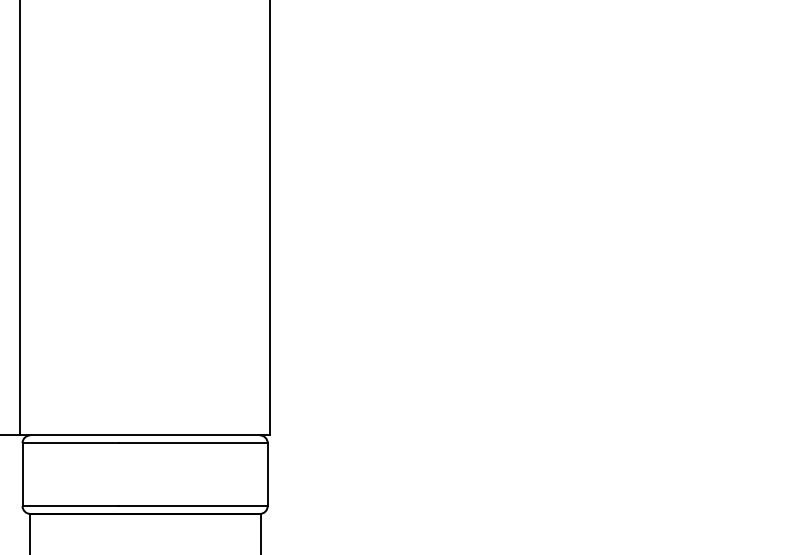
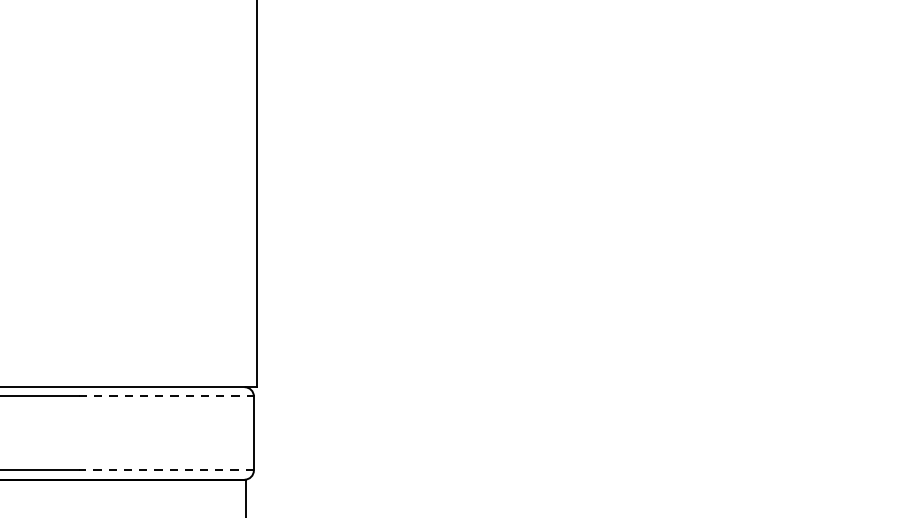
line: (193, 443) -> (166, 396), solid -> dashed
line: (192, 506) -> (165, 470), solid -> dashed

